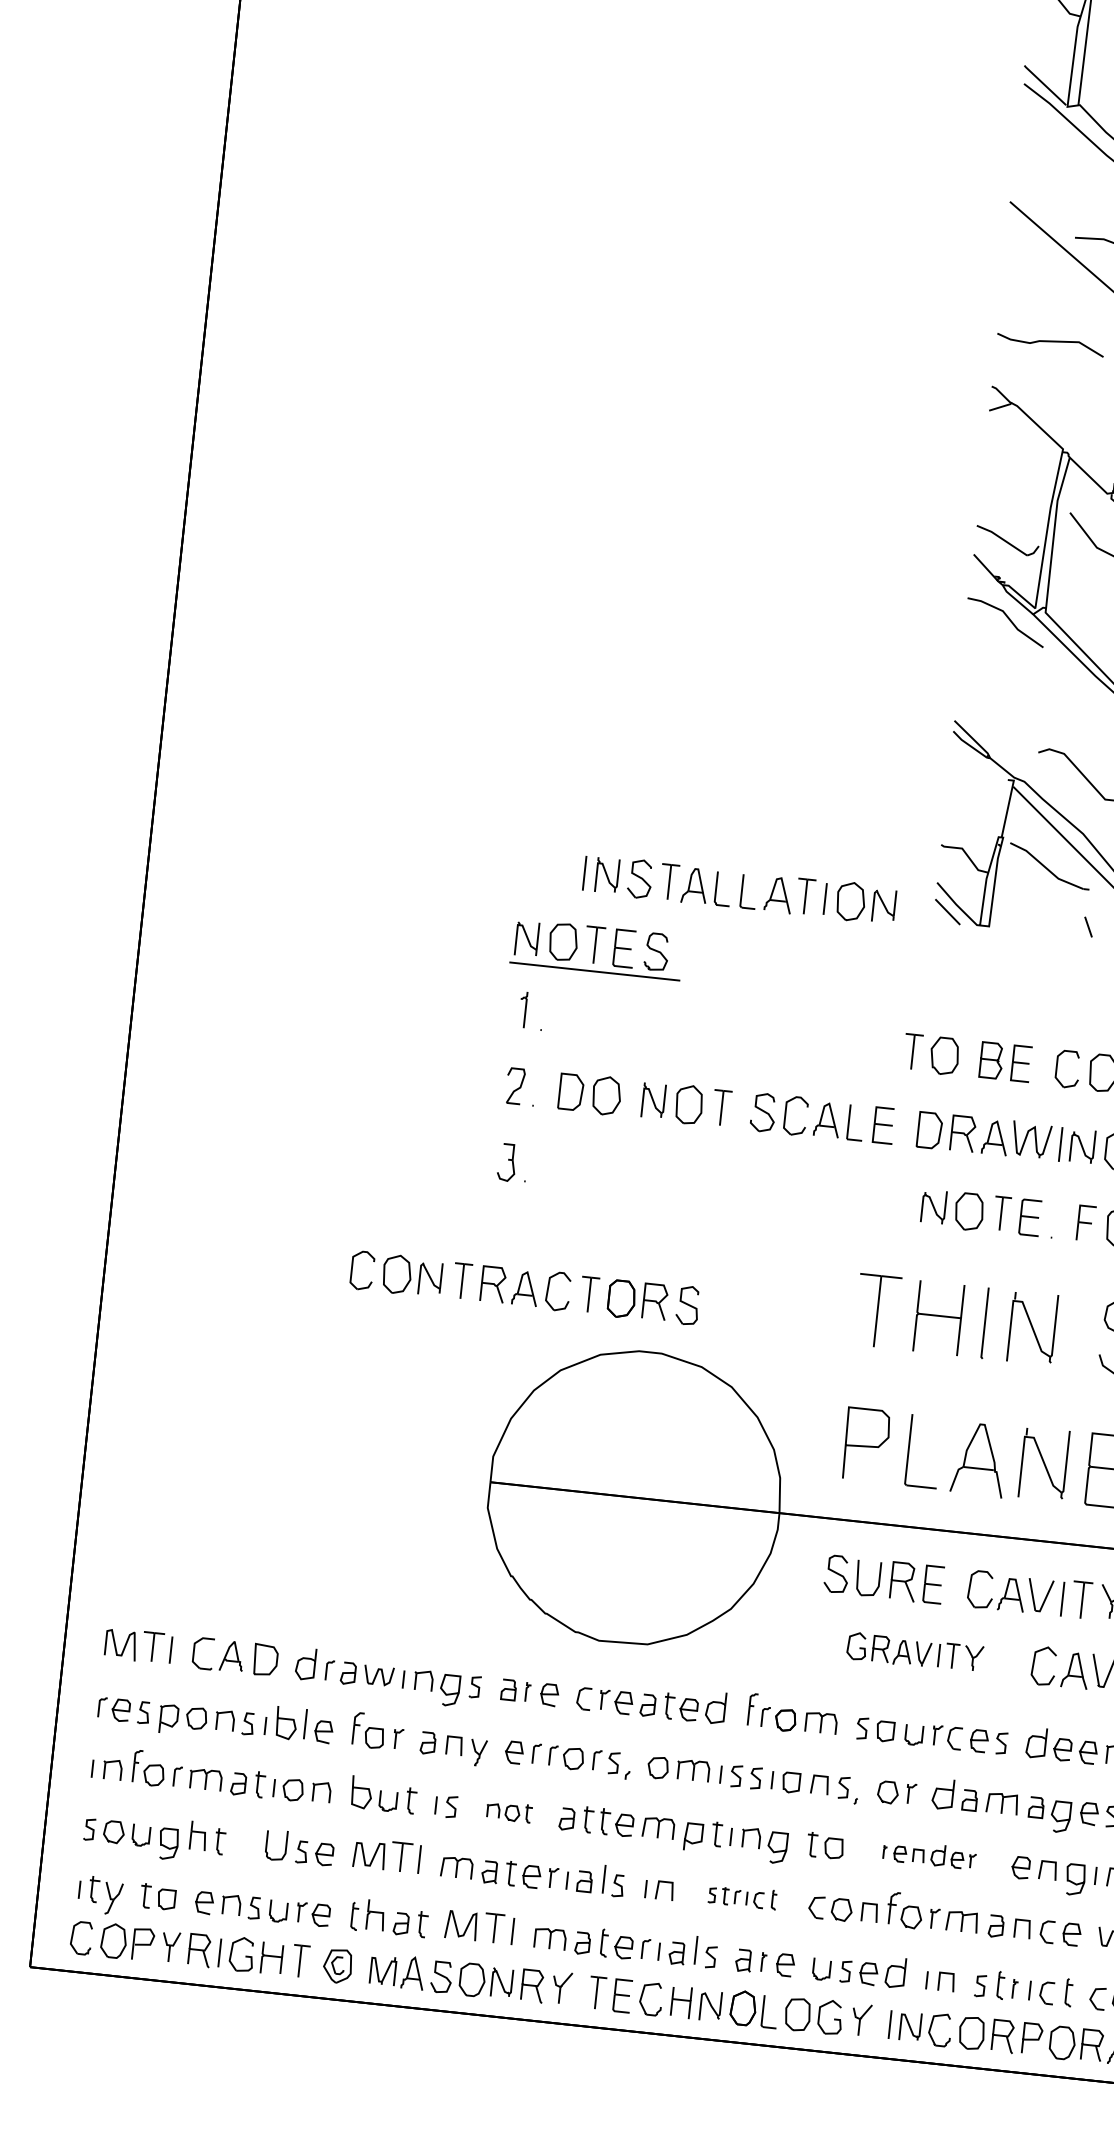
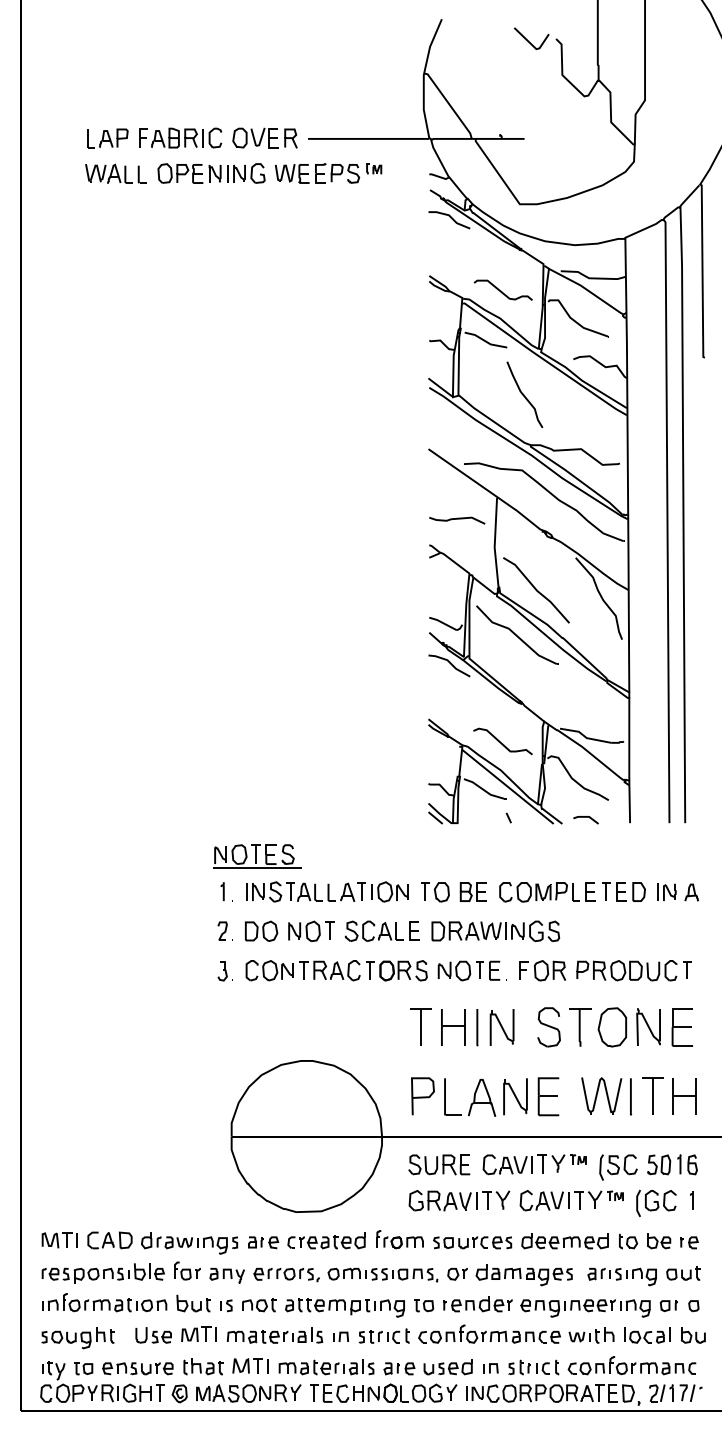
part: (740, 888) -> (327, 891), moved
part: (524, 1287) -> (336, 970), moved
part: (915, 1651) -> (459, 1200), size x1.43
part: (509, 1812) -> (259, 1305), size x1.43
part: (928, 1855) -> (477, 1304), size x1.43
part: (741, 1895) -> (383, 1335), size x1.43

